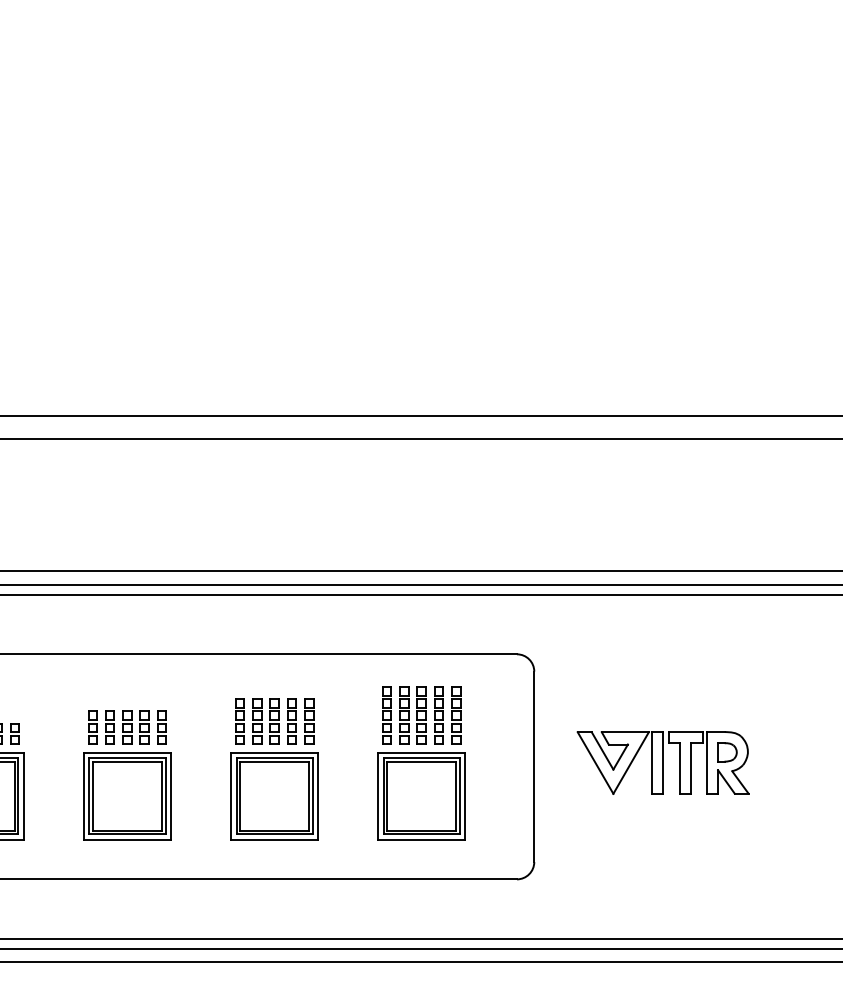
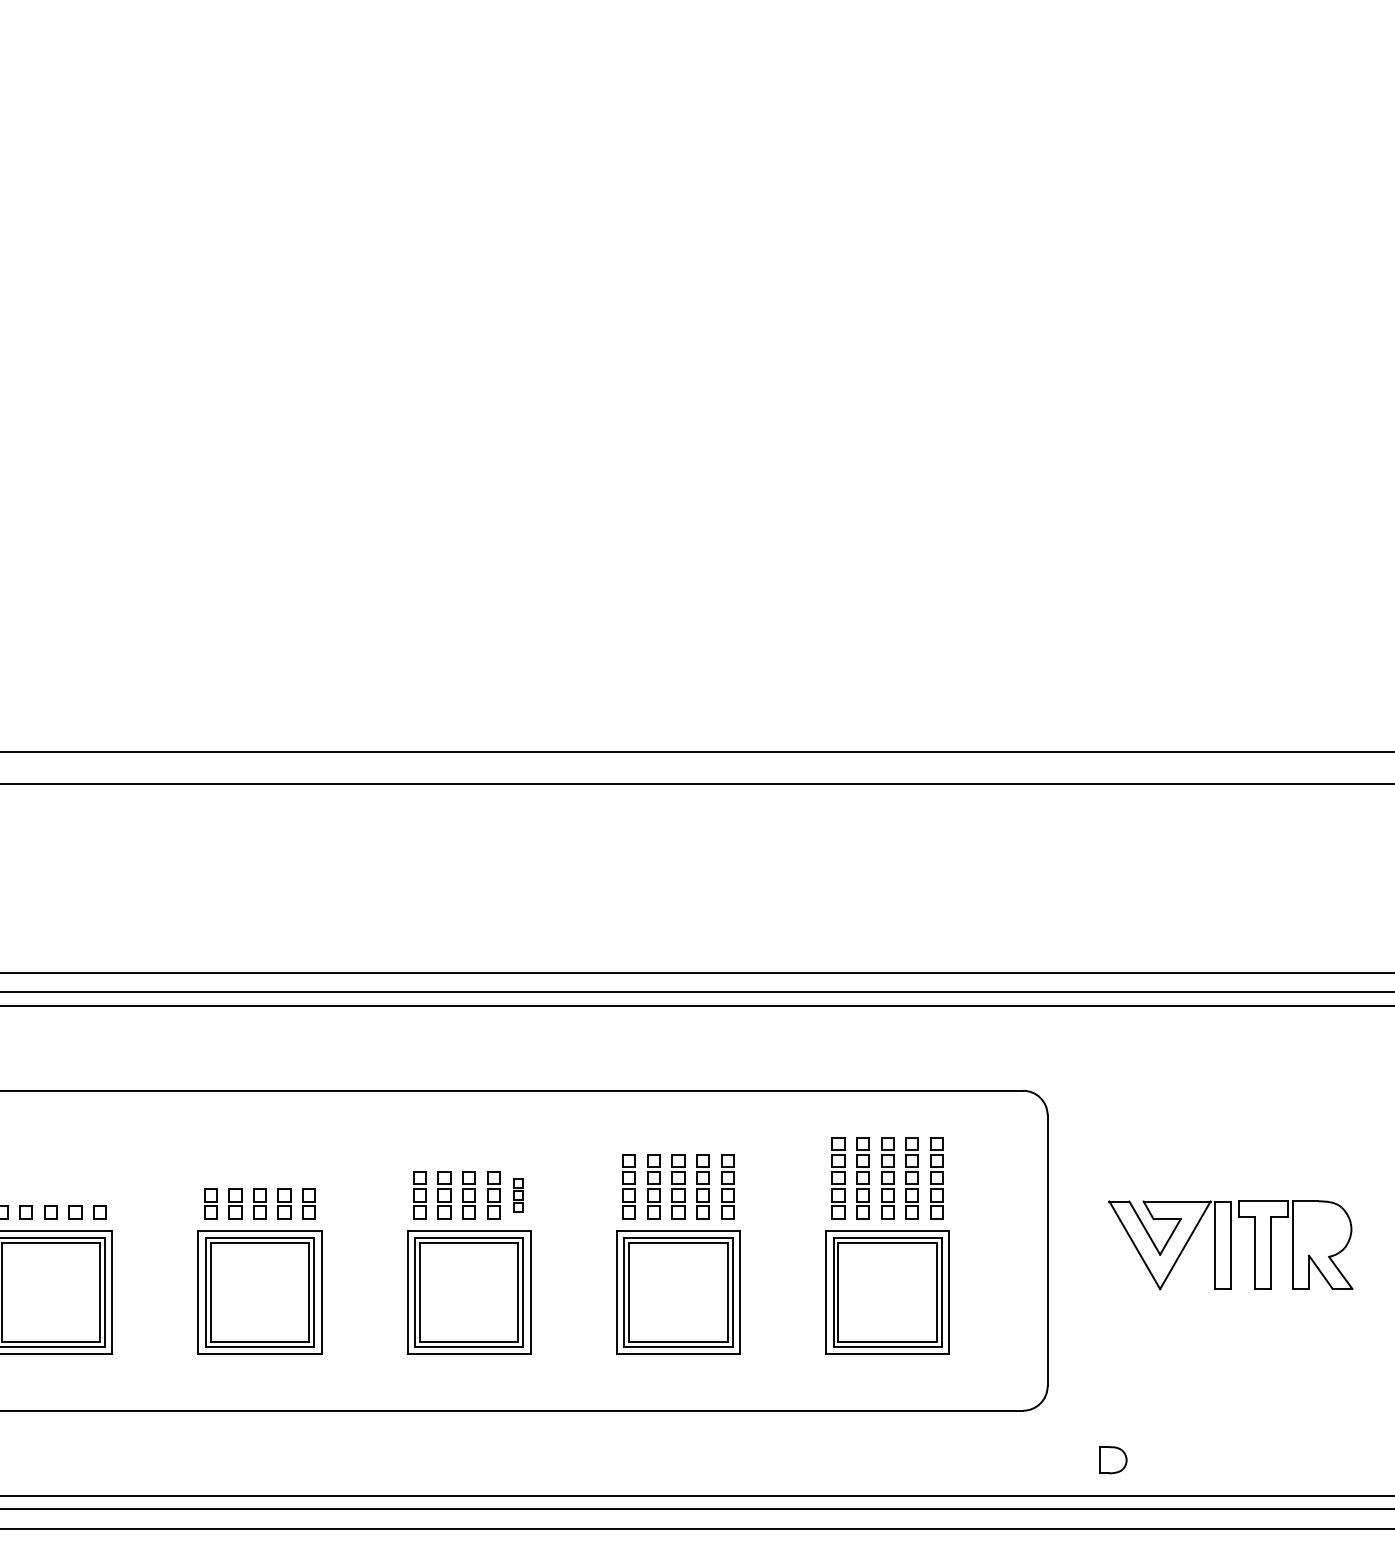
part: (162, 727) -> (518, 1195), size x0.7
part: (727, 752) -> (1113, 1460), moved

